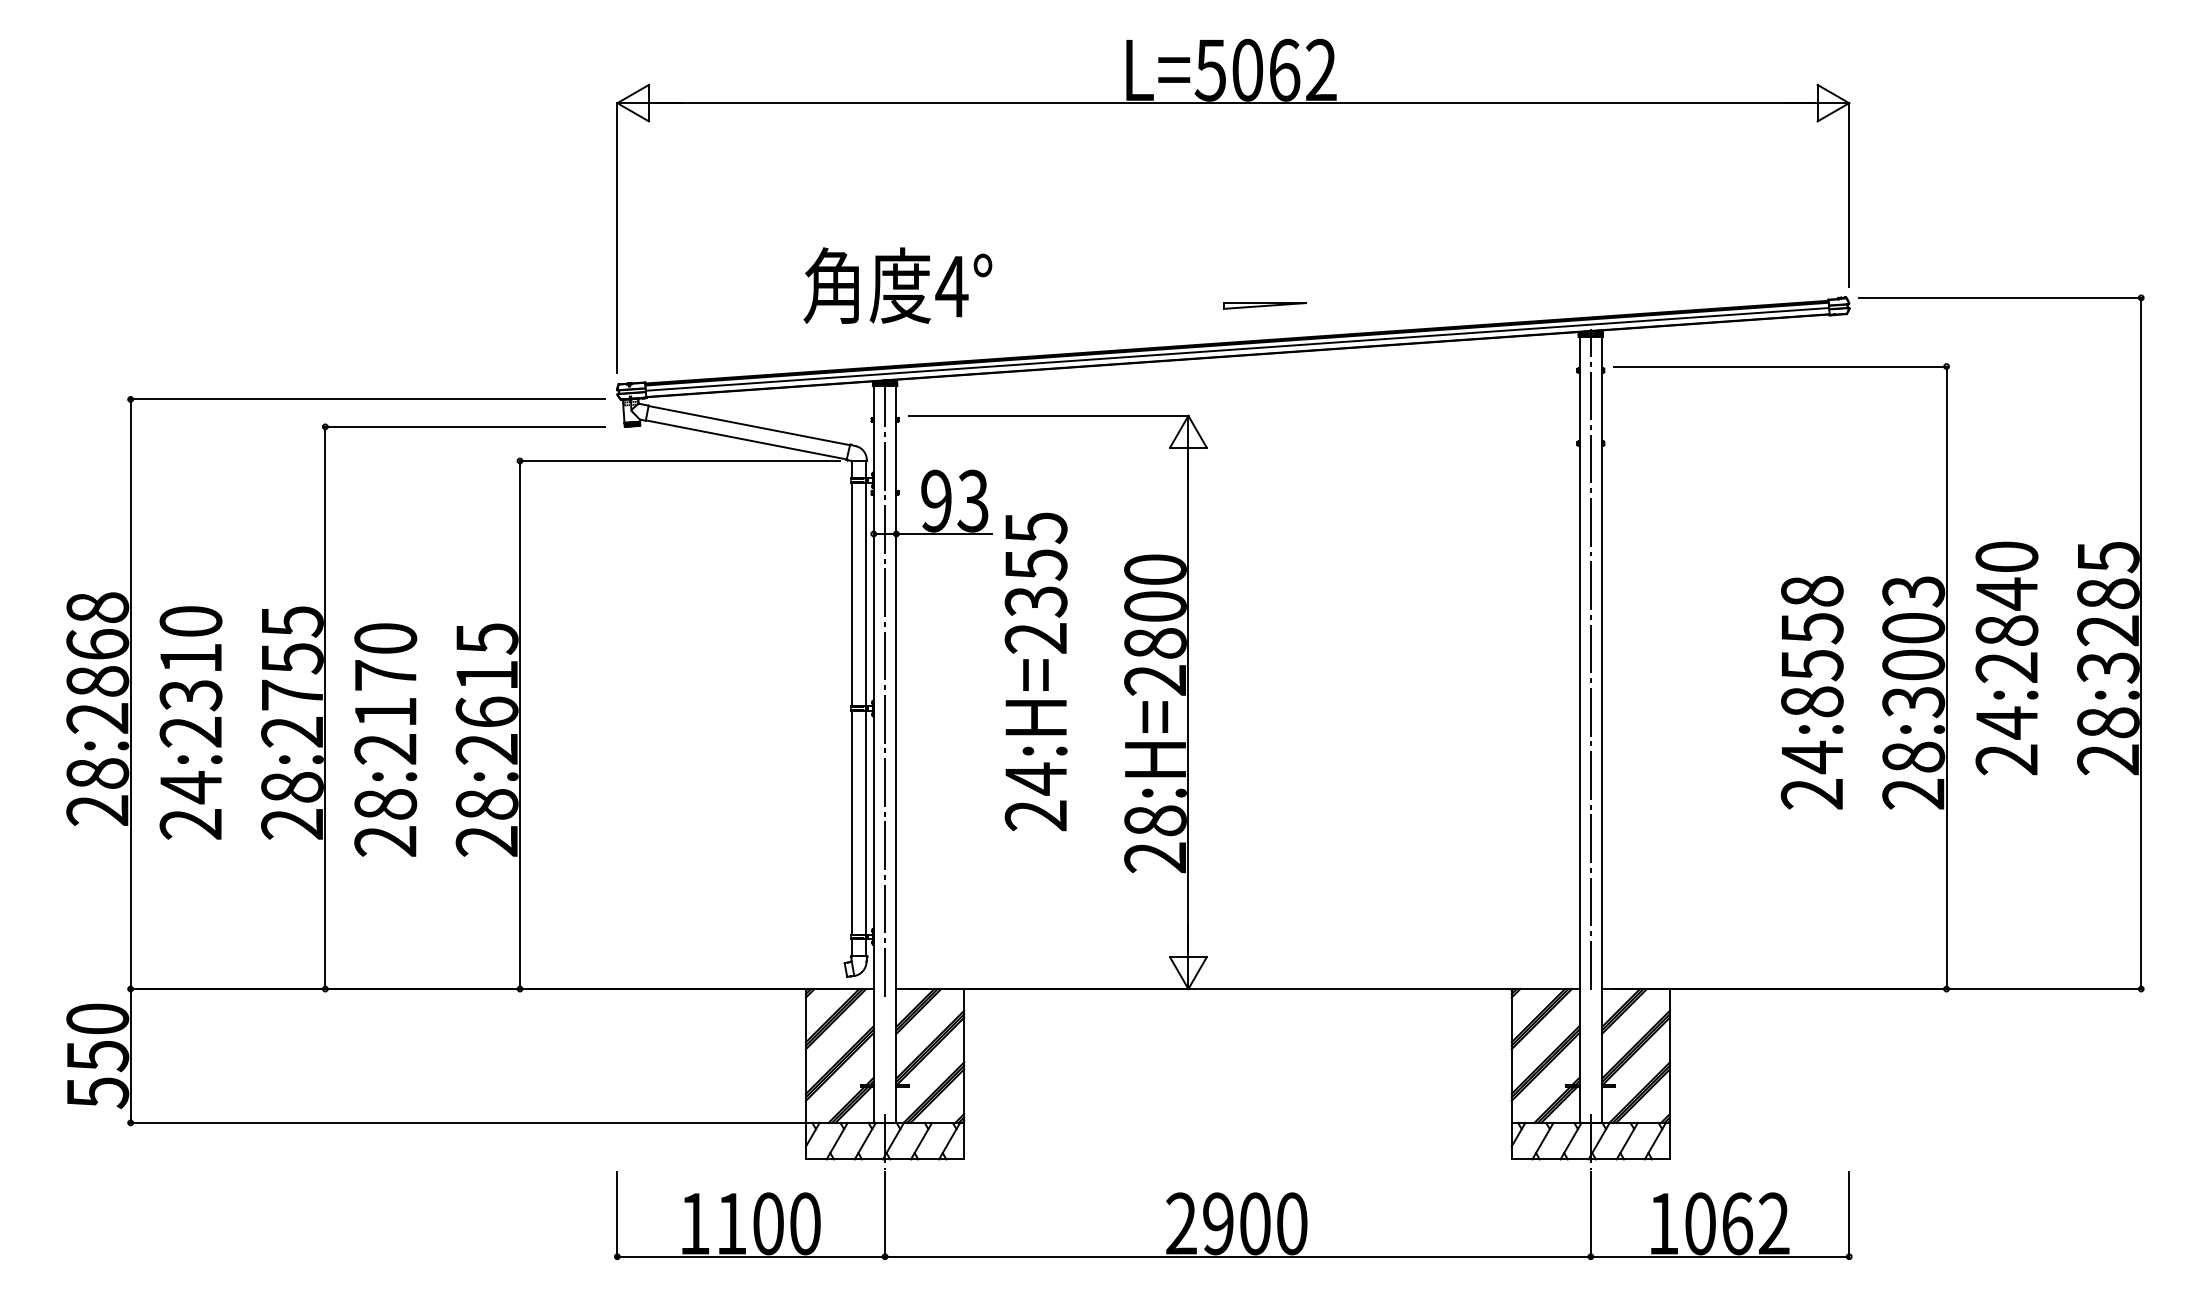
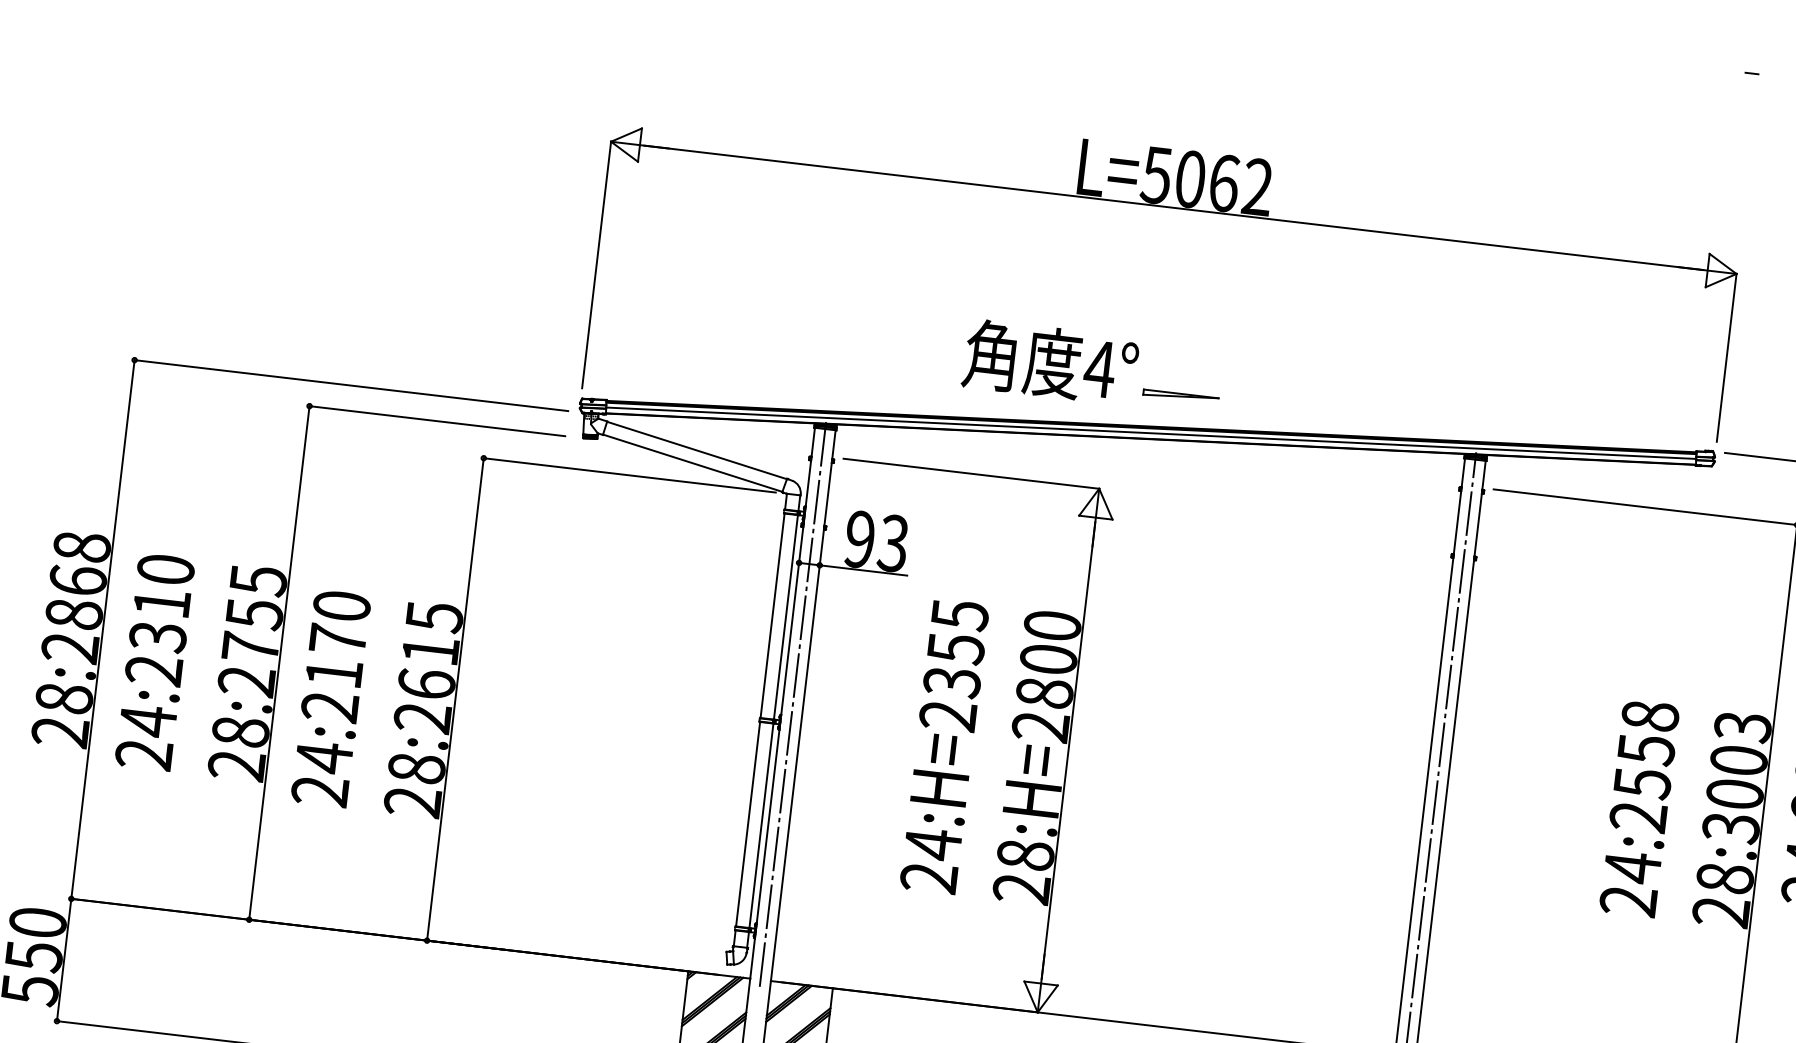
text: (897, 285) -> (1050, 362), moved
text: (1035, 671) -> (944, 746), moved
text: (1811, 701) -> (1637, 816), 24:8558 -> 24:2558
text: (385, 804) -> (323, 757), 28:2170 -> 24:2170

